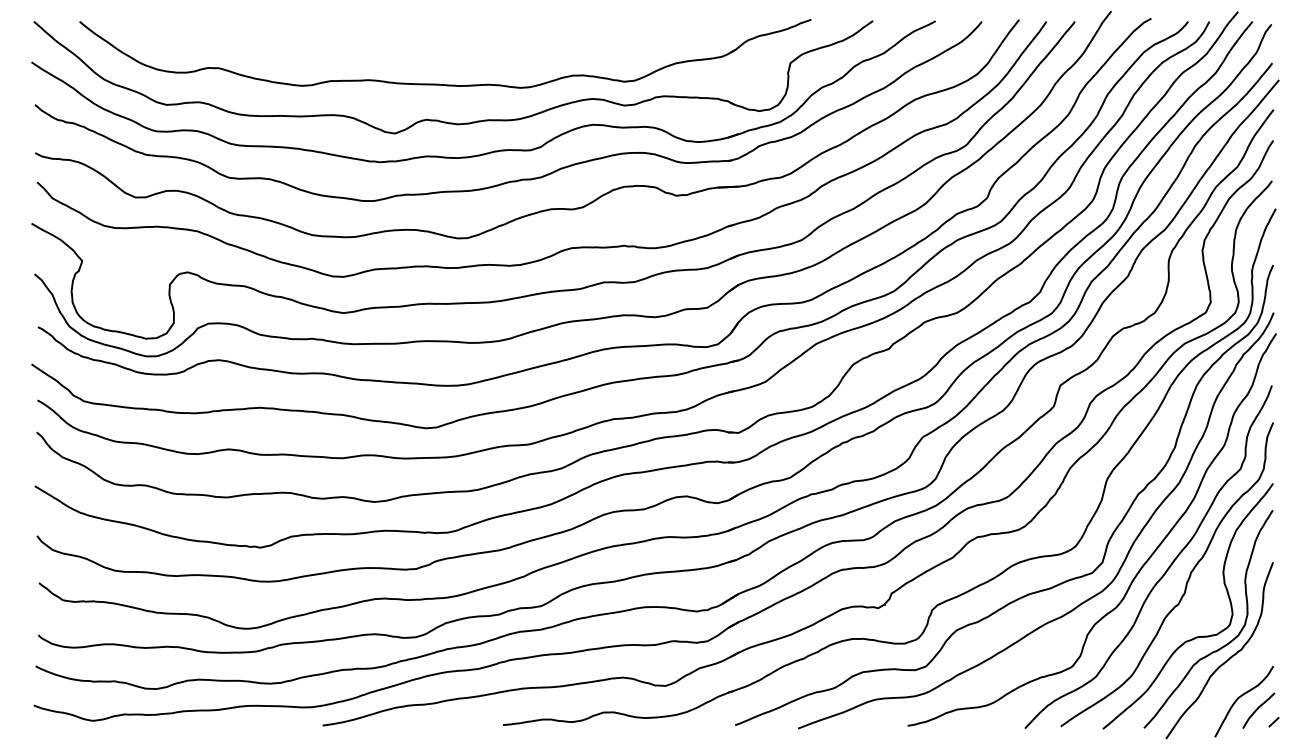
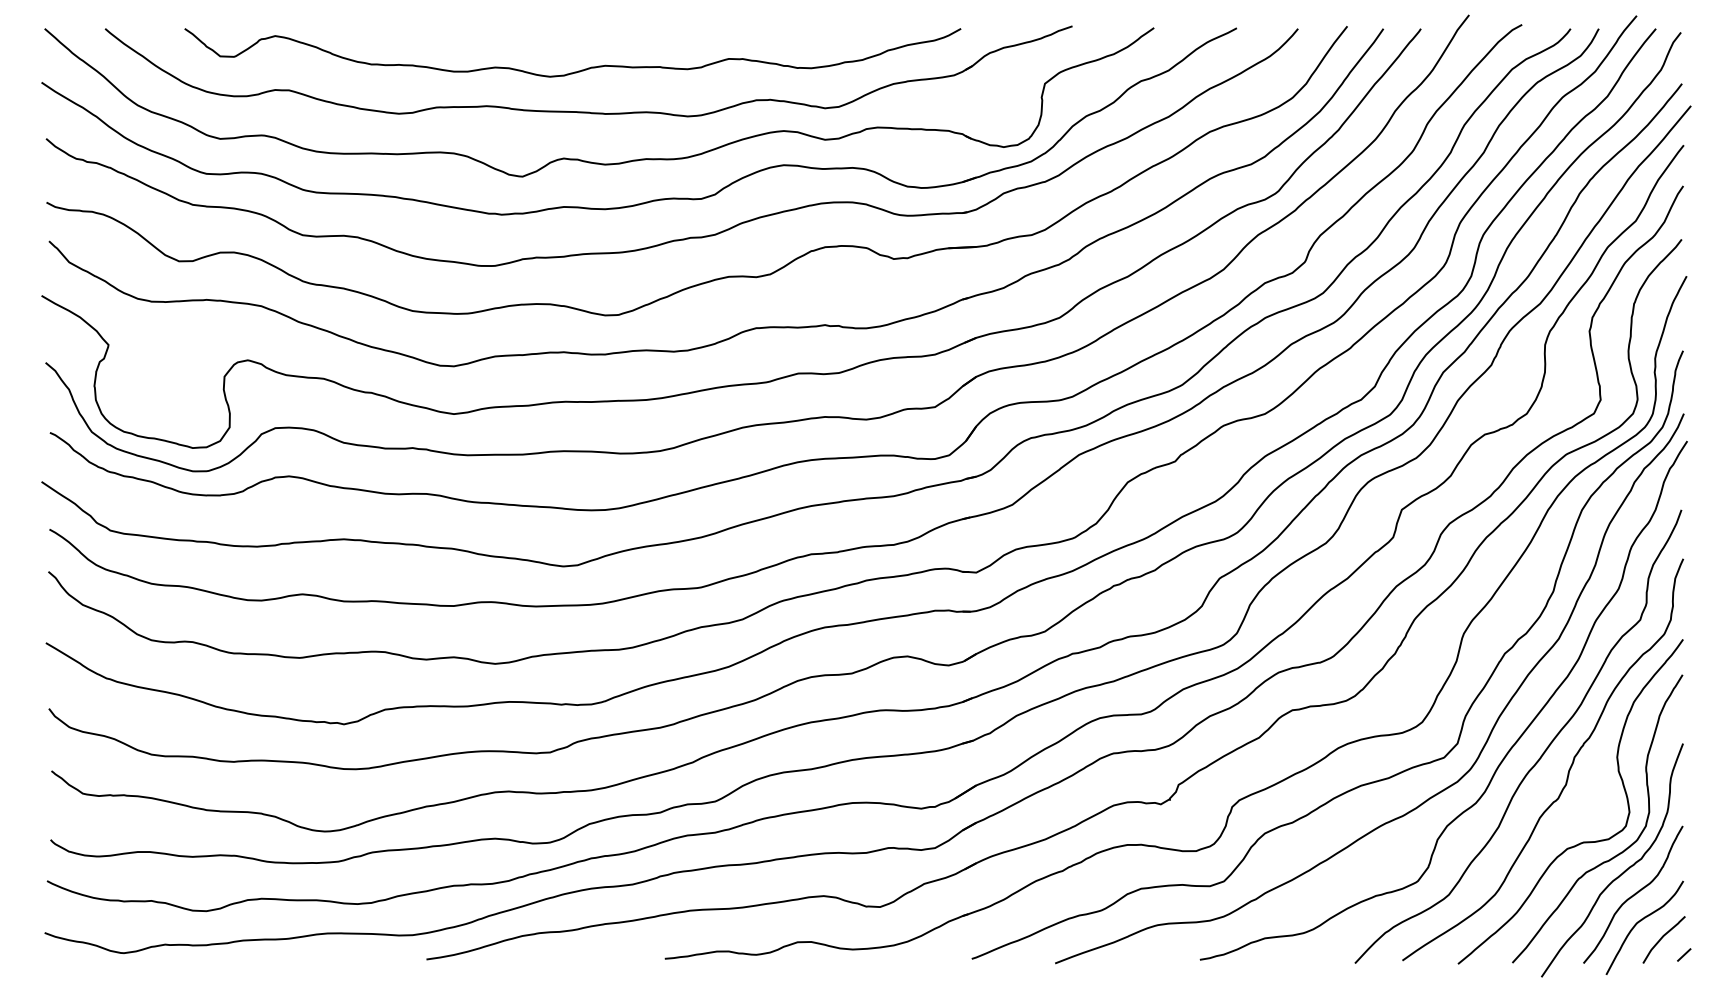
curve: (437, 53) -> (578, 70), added
curve: (1235, 676) -> (1633, 894), added

